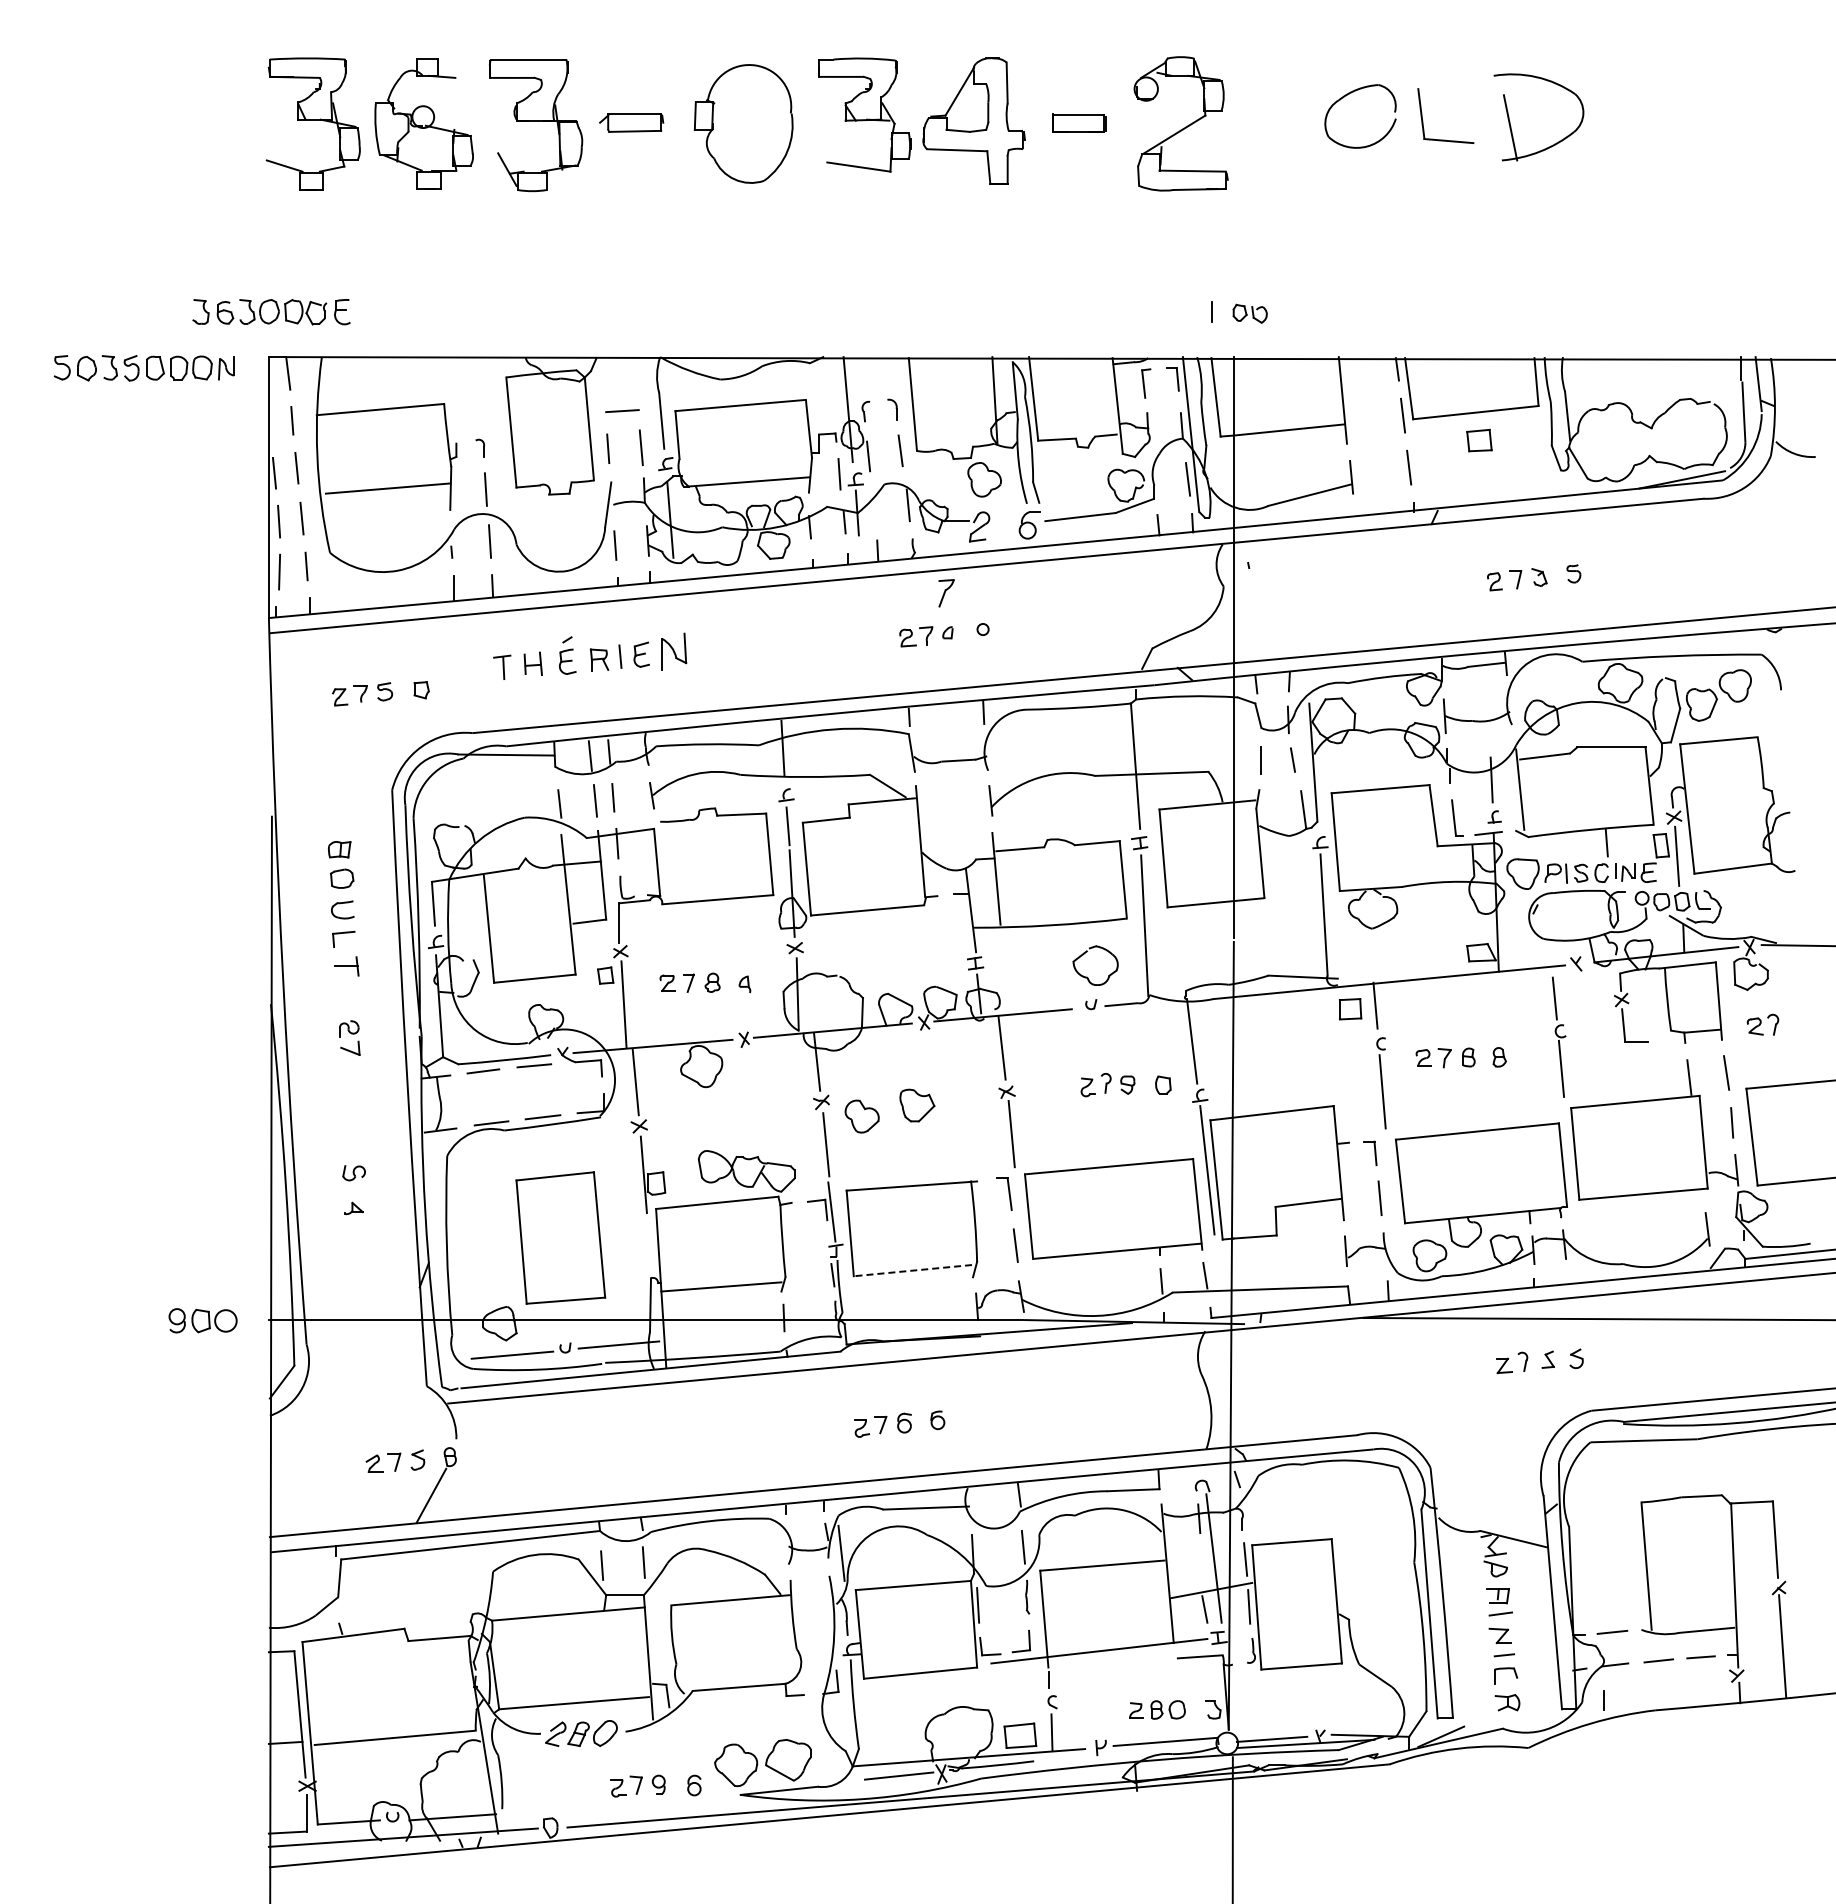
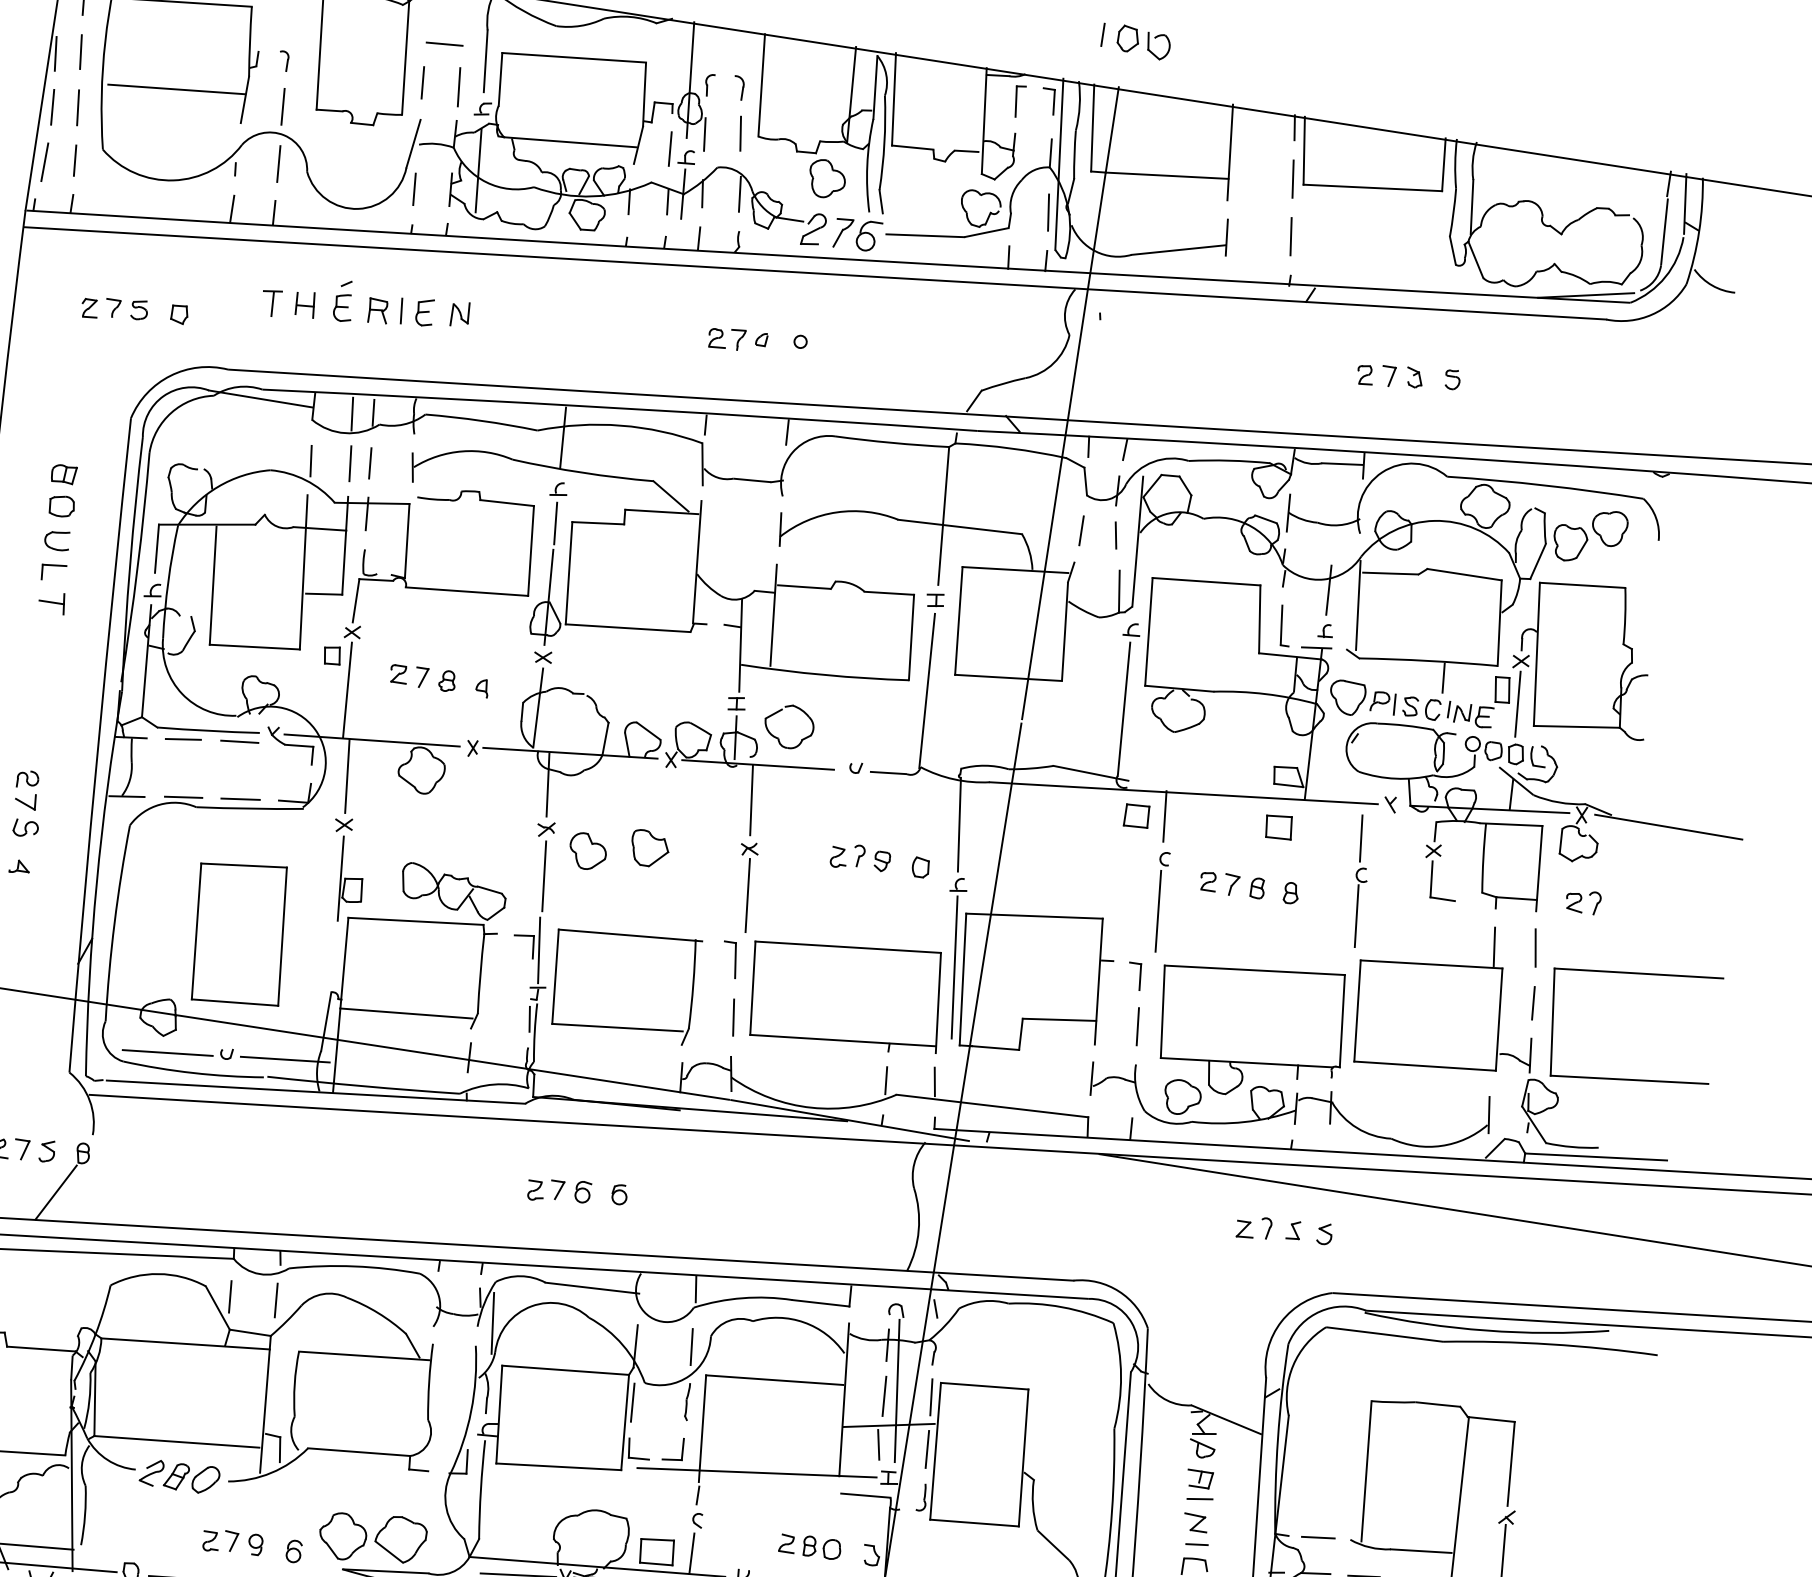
part: (1249, 313) -> (1143, 42), size x1.43
part: (1479, 440) -> (1279, 827), moved
line: (874, 509) -> (702, 193), added
part: (946, 593) -> (843, 233), moved
part: (673, 651) -> (460, 314), size x0.62
part: (1087, 976) -> (778, 737), moved
part: (349, 1037) -> (26, 789), moved
line: (912, 1270) -> (617, 1027), dashed -> solid
line: (1203, 1564) -> (884, 1395), added

